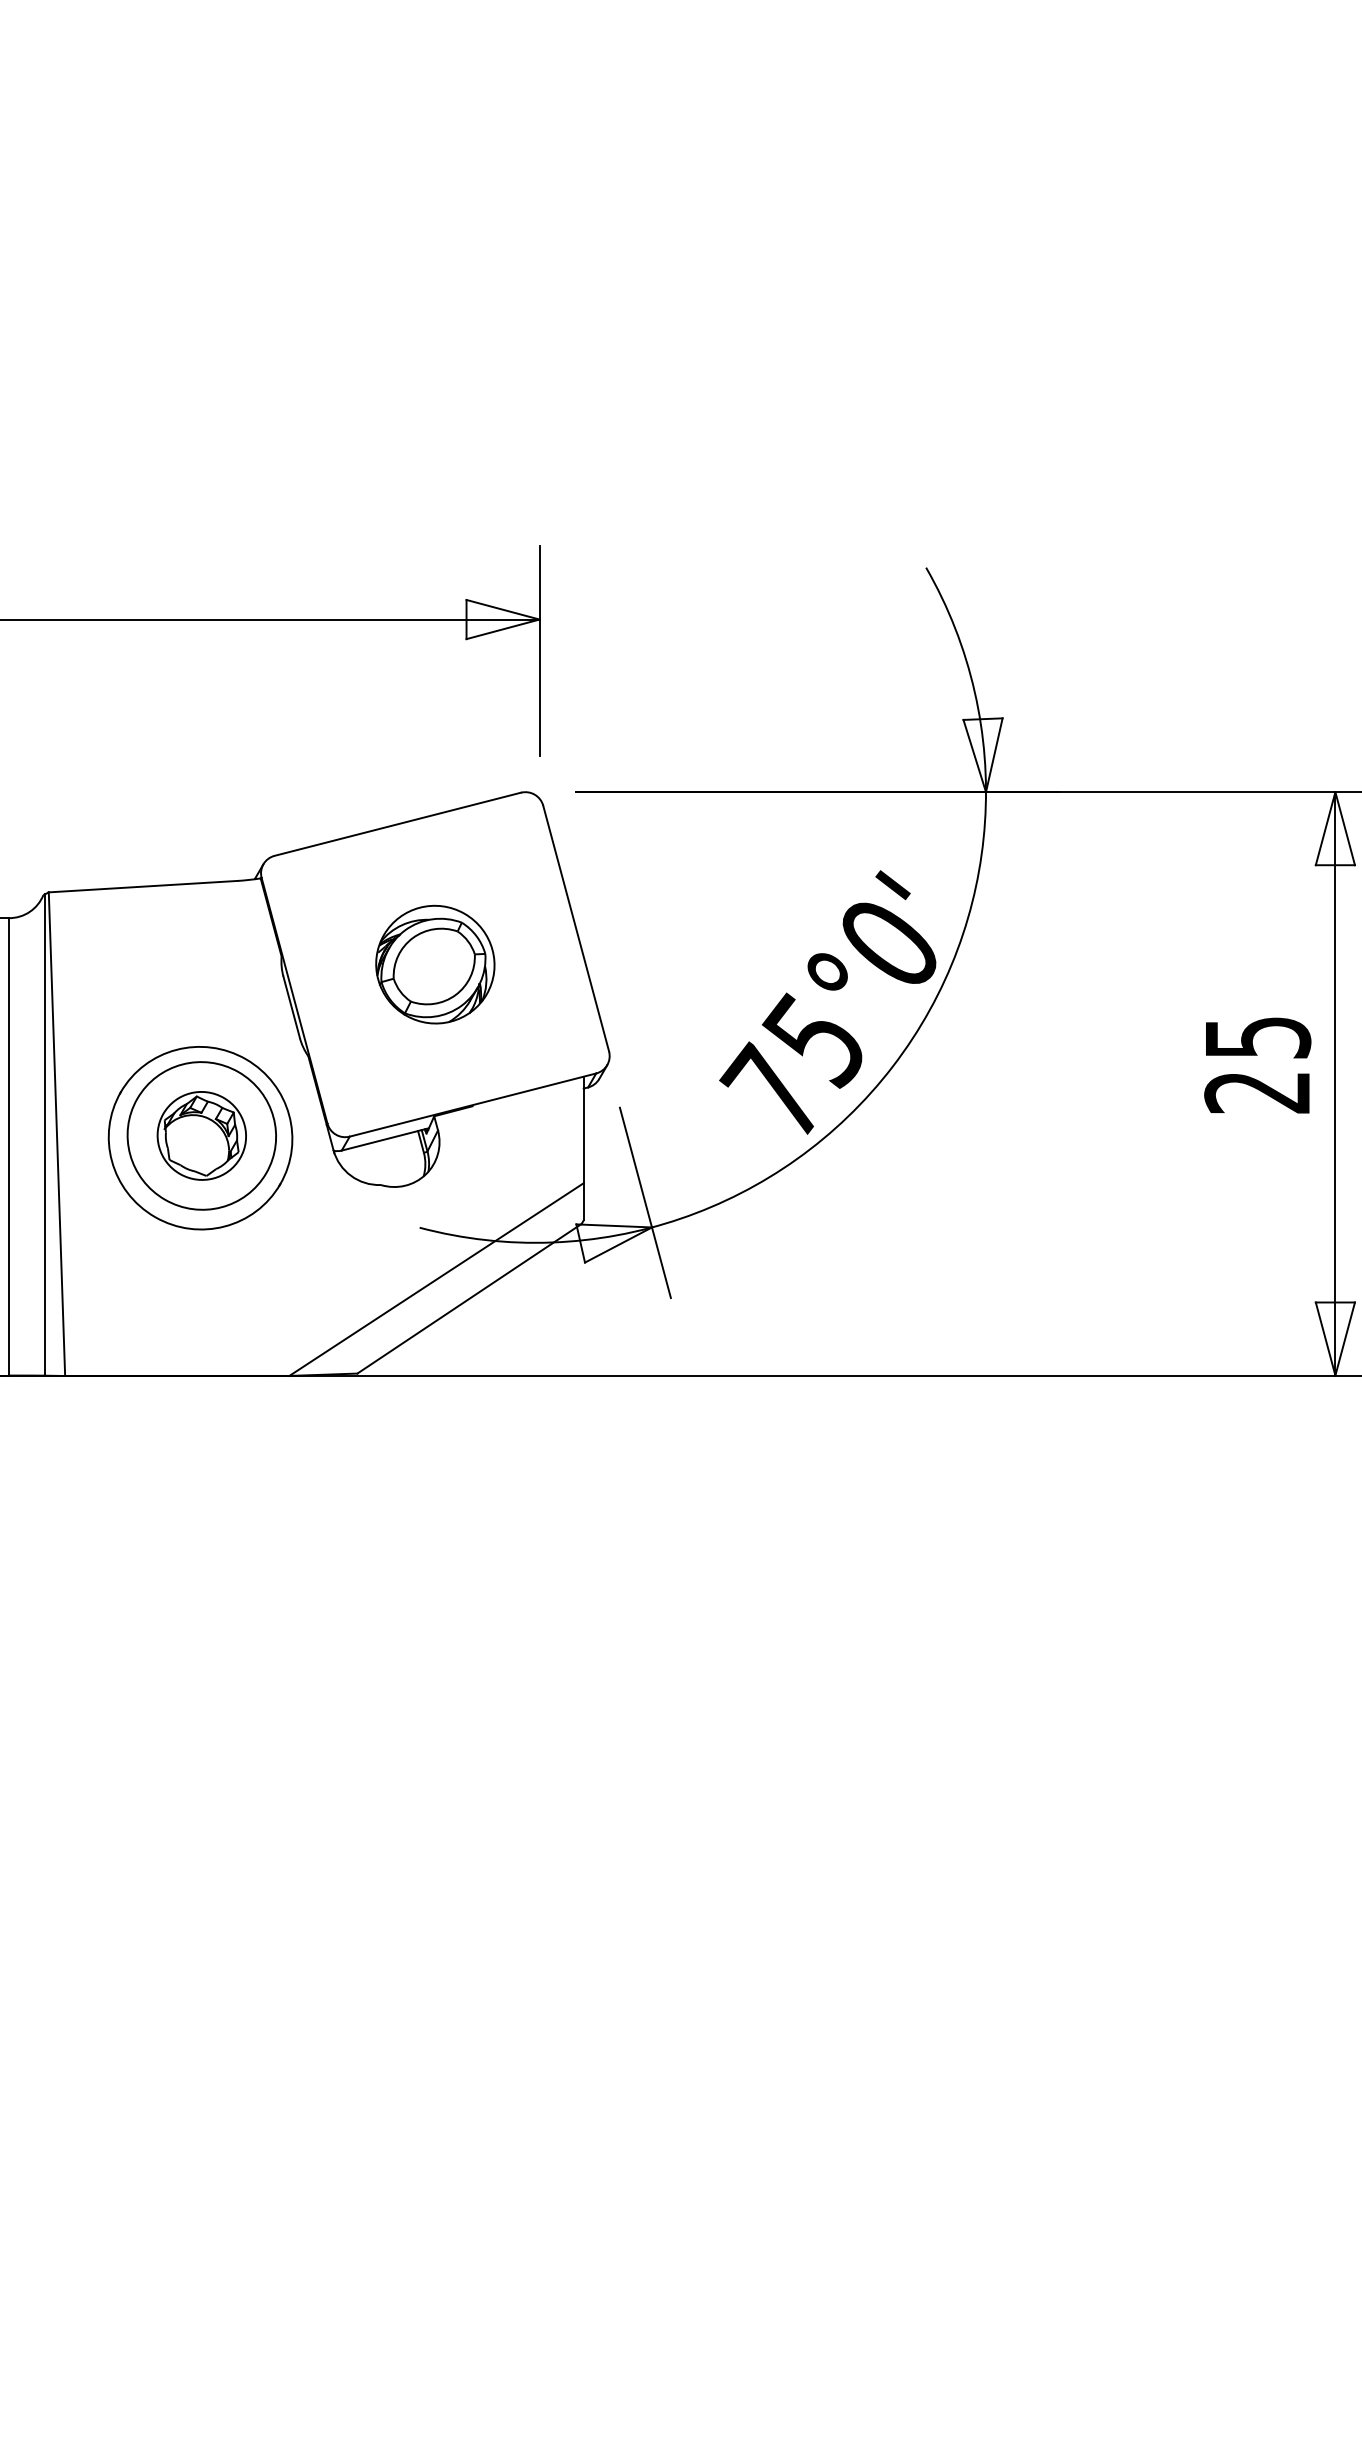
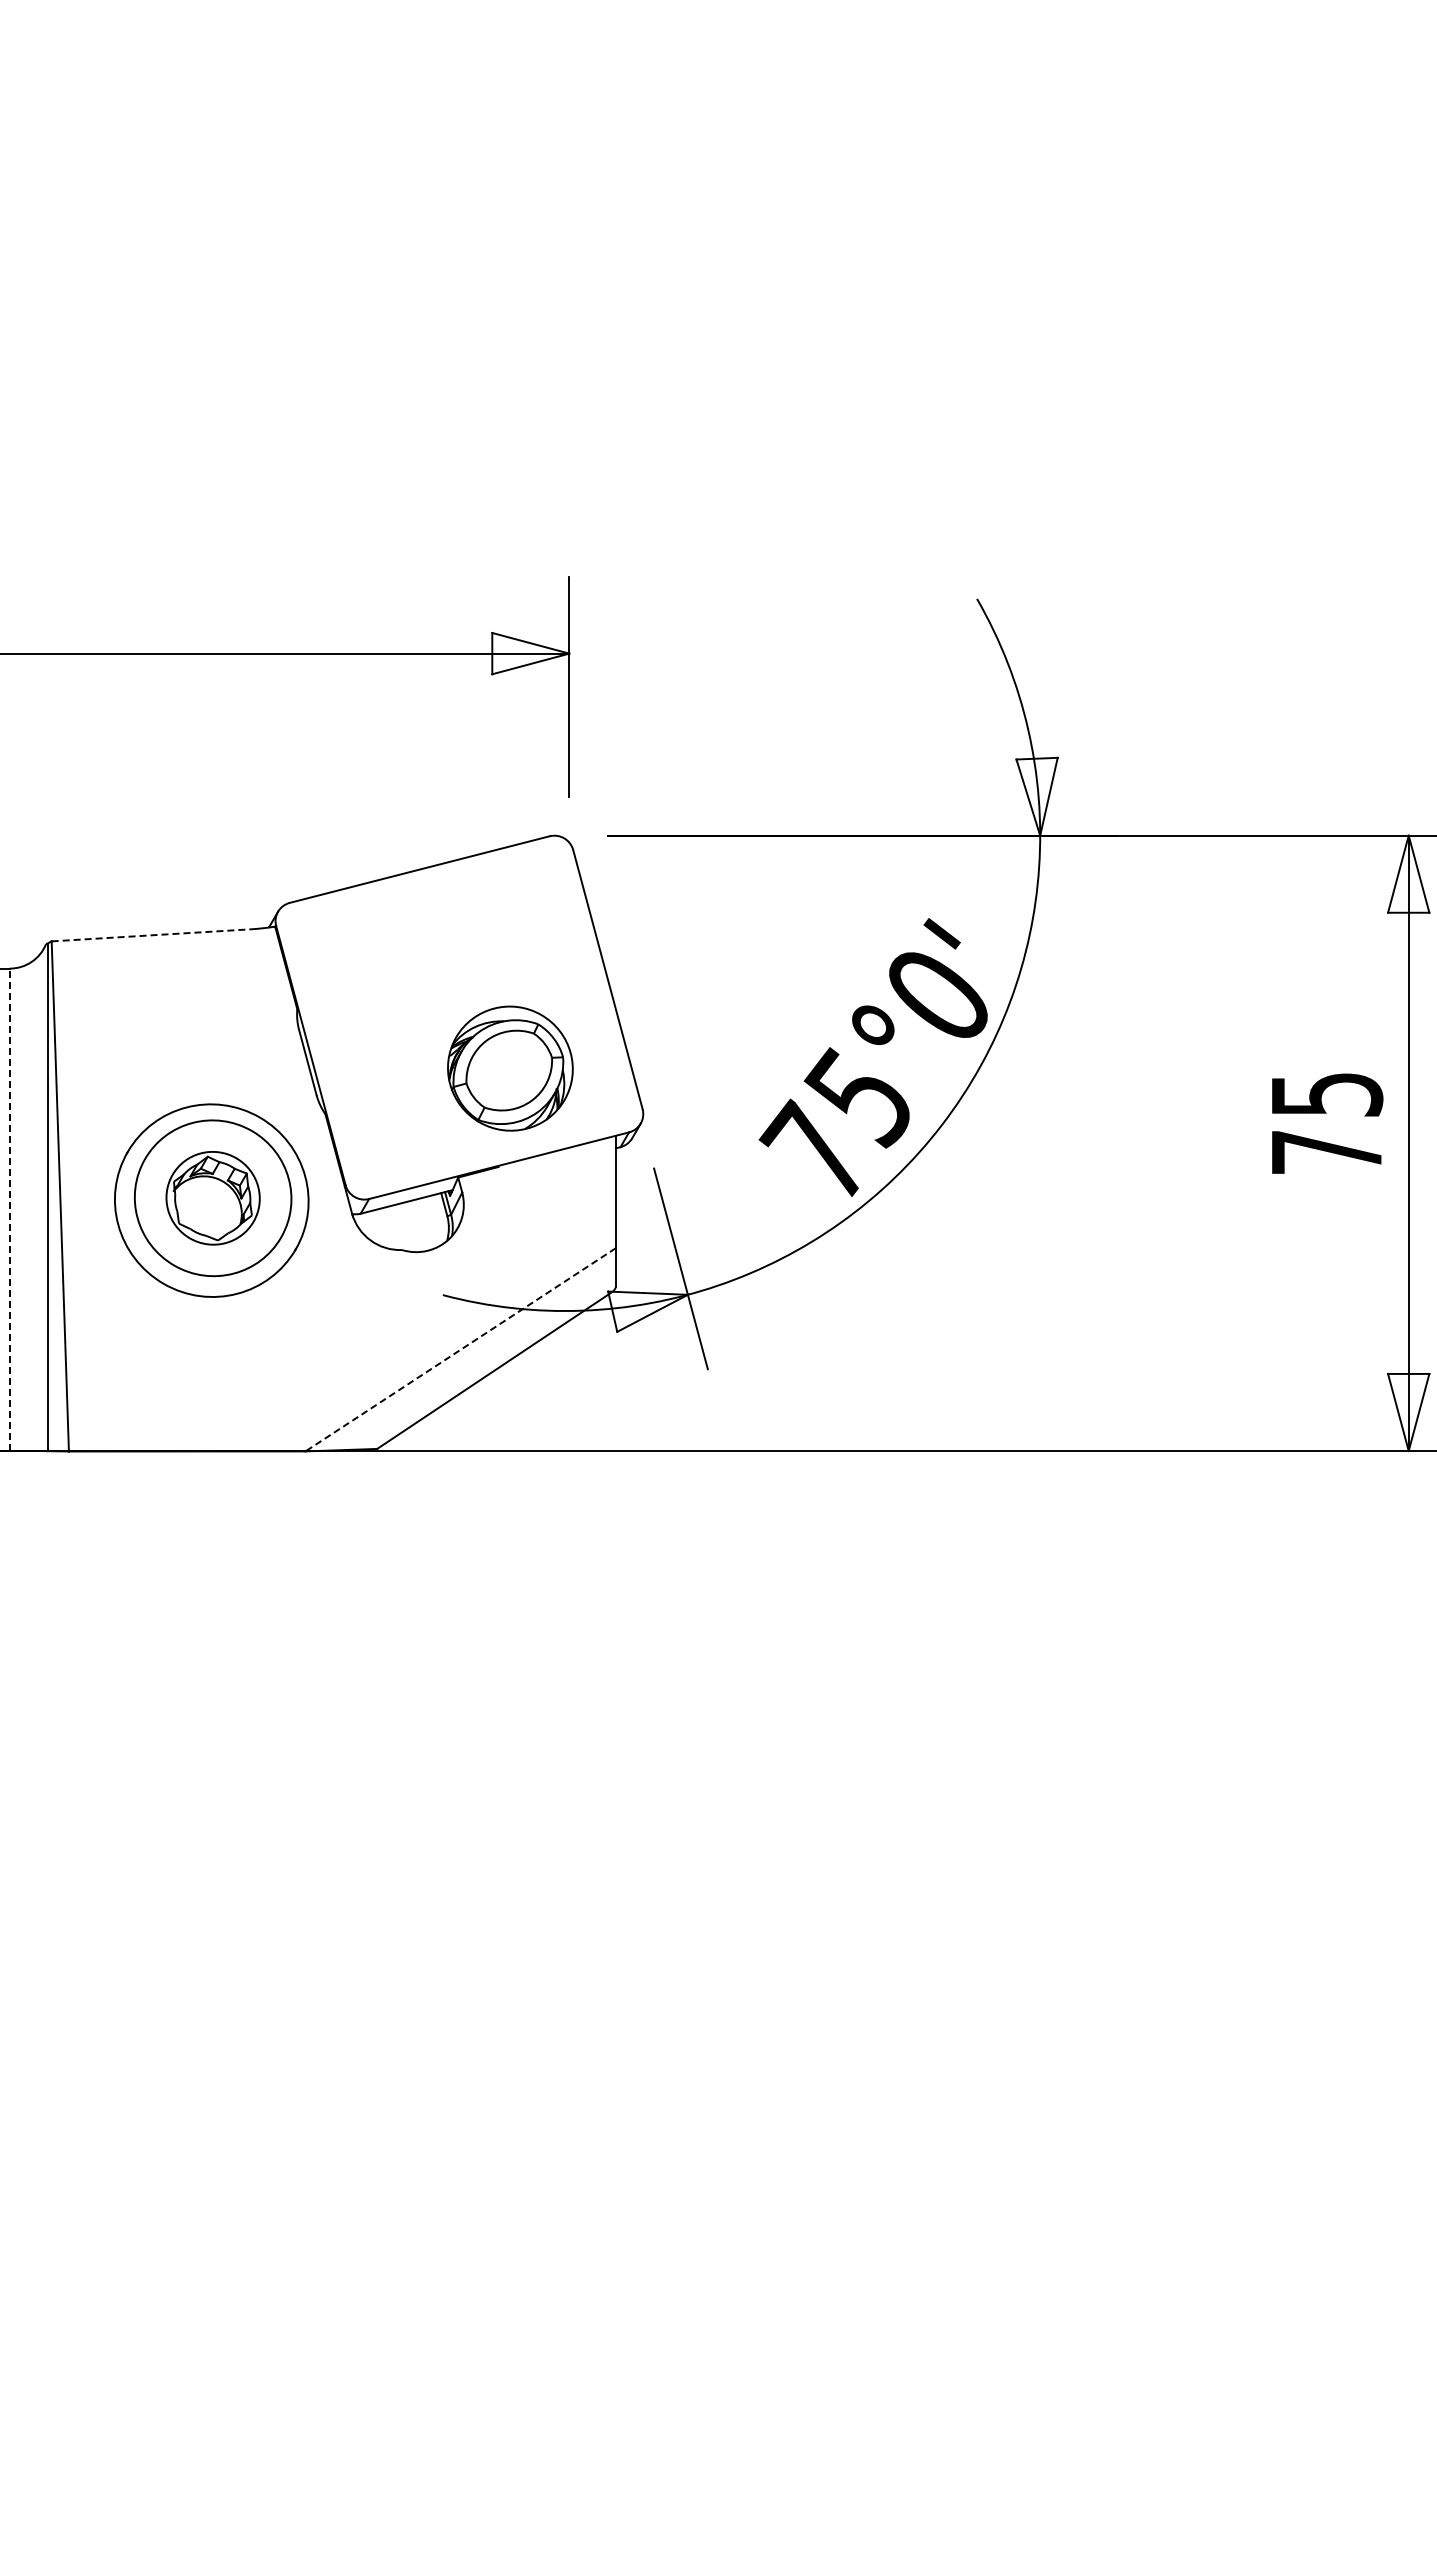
line: (143, 886) -> (151, 935), solid -> dashed
part: (435, 964) -> (510, 1068), moved
text: (1256, 1092) -> (1325, 1152), 25 -> 75
line: (9, 1146) -> (10, 1209), solid -> dashed
line: (436, 1279) -> (460, 1349), solid -> dashed

